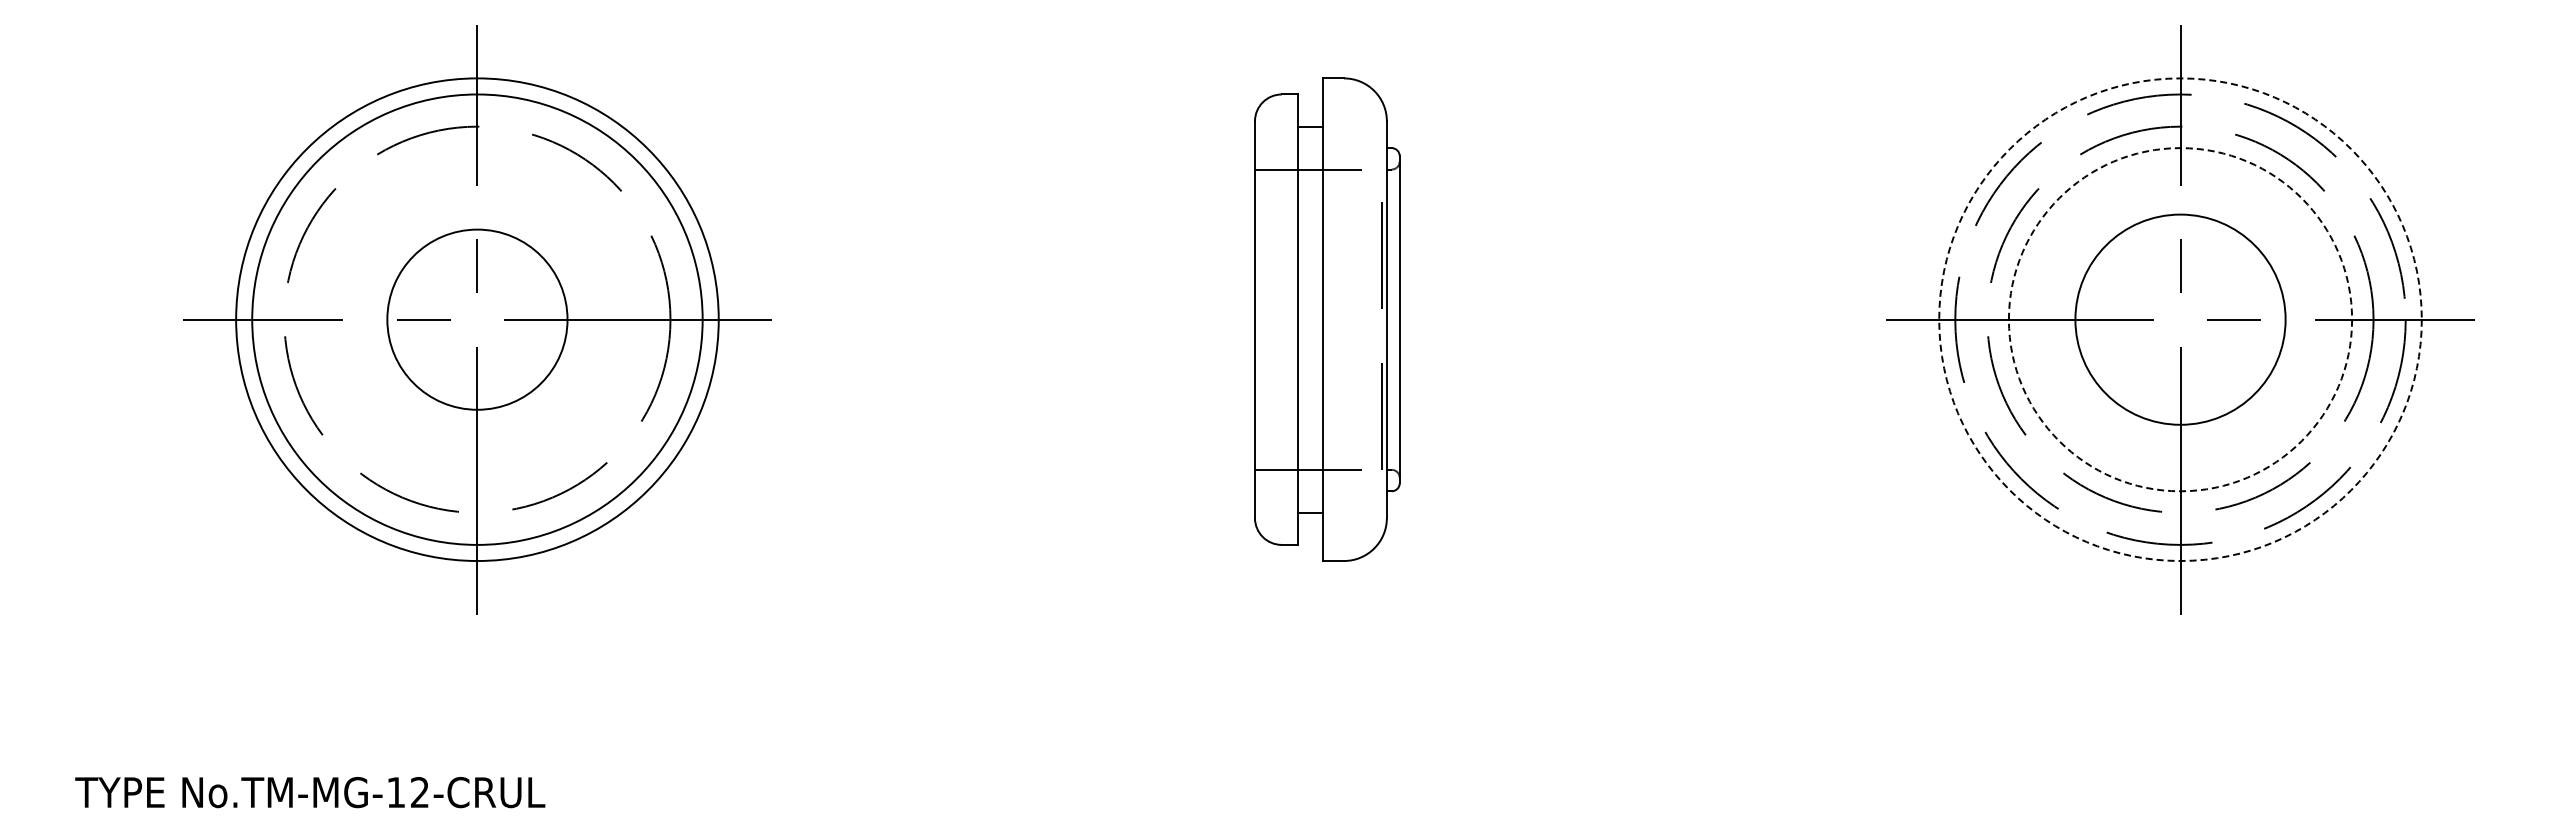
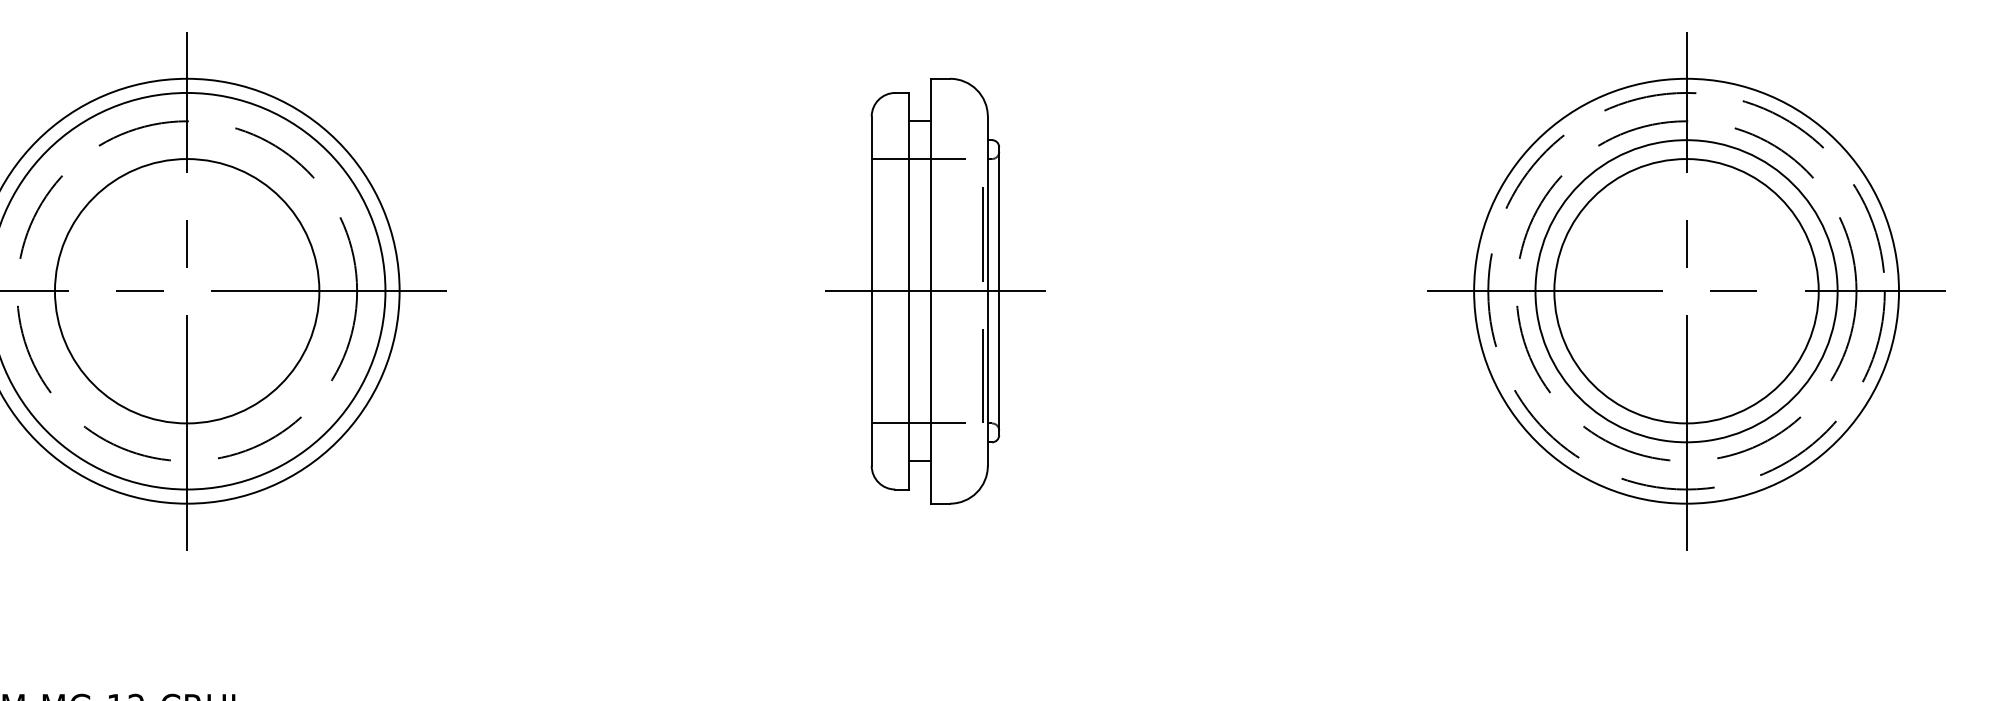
circle: (477, 319) -> (187, 291), size x1.67
line: (1327, 319) -> (935, 291), added
circle: (2180, 319) -> (1686, 291), dashed -> solid
circle: (2180, 319) -> (1686, 291), dashed -> solid
circle: (2180, 319) -> (1686, 291), size x1.43

